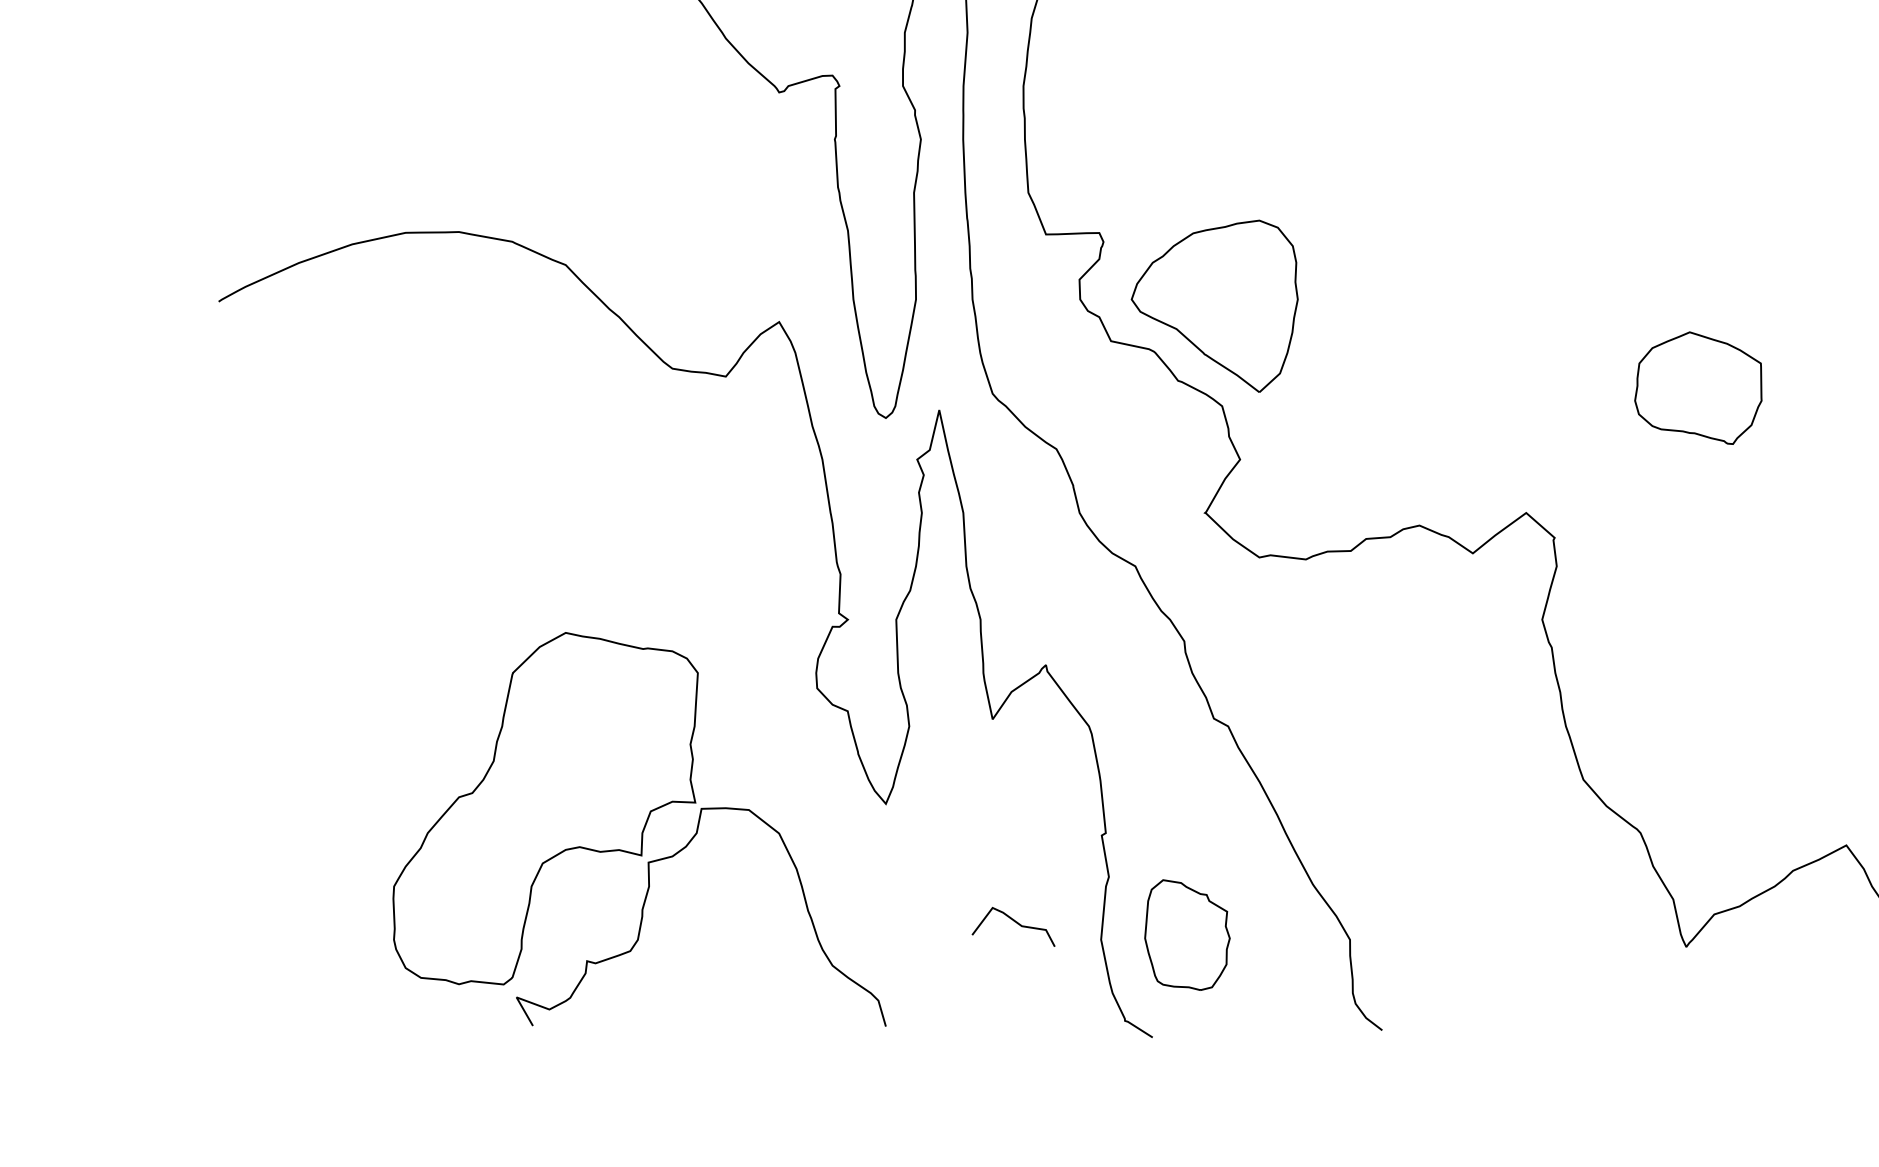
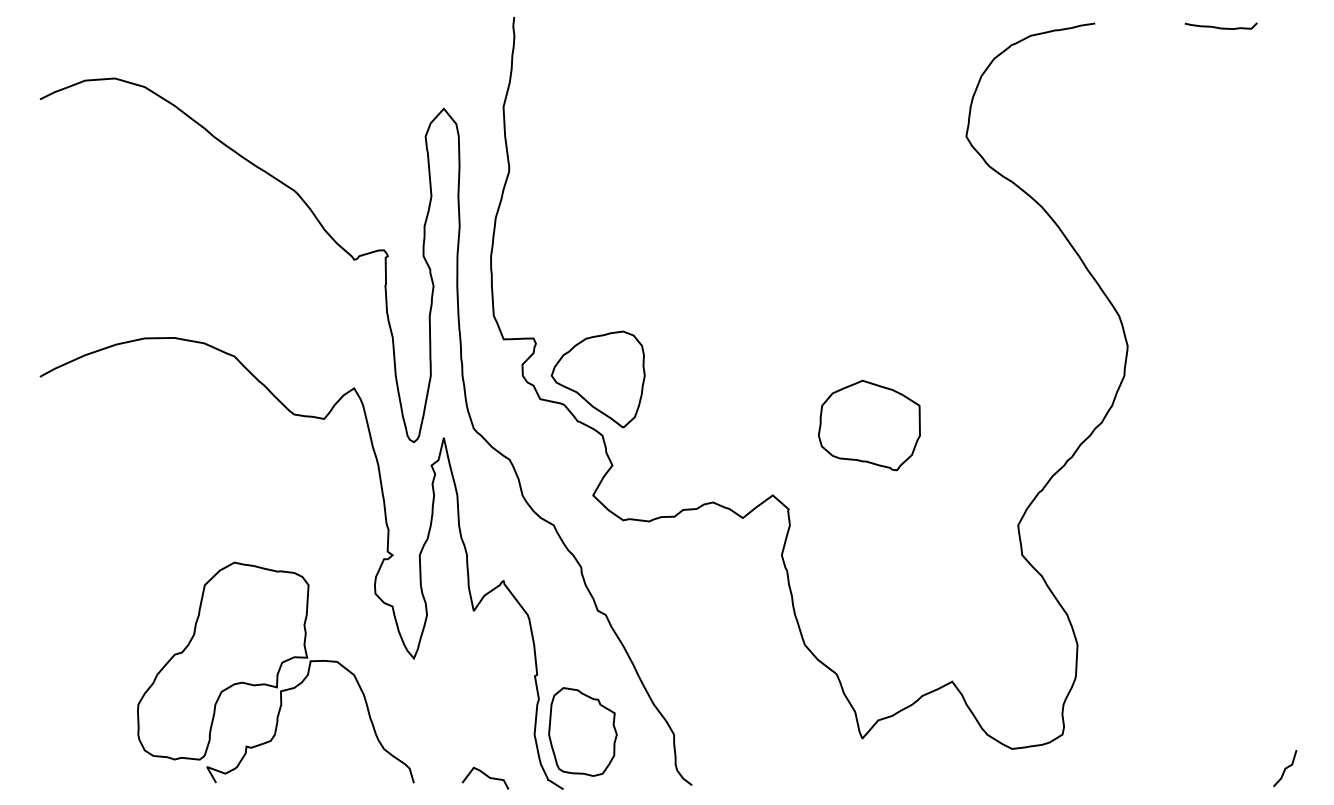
part: (1696, 388) -> (868, 425), size x1.43
curve: (1015, 923) -> (486, 776), moved
part: (1186, 934) -> (582, 731), size x1.43

